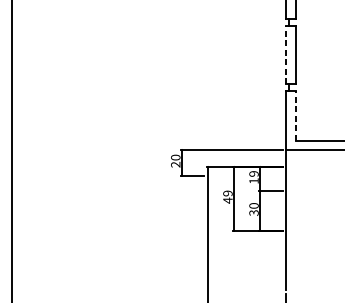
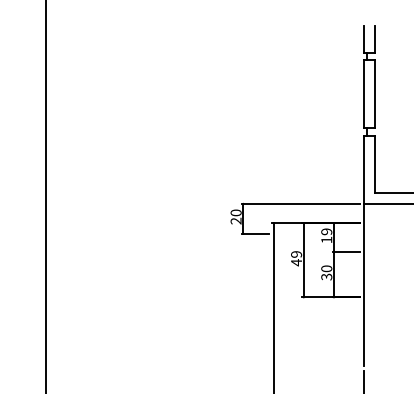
line: (286, 55) -> (364, 94), dashed -> solid
line: (295, 115) -> (374, 164), dashed -> solid

